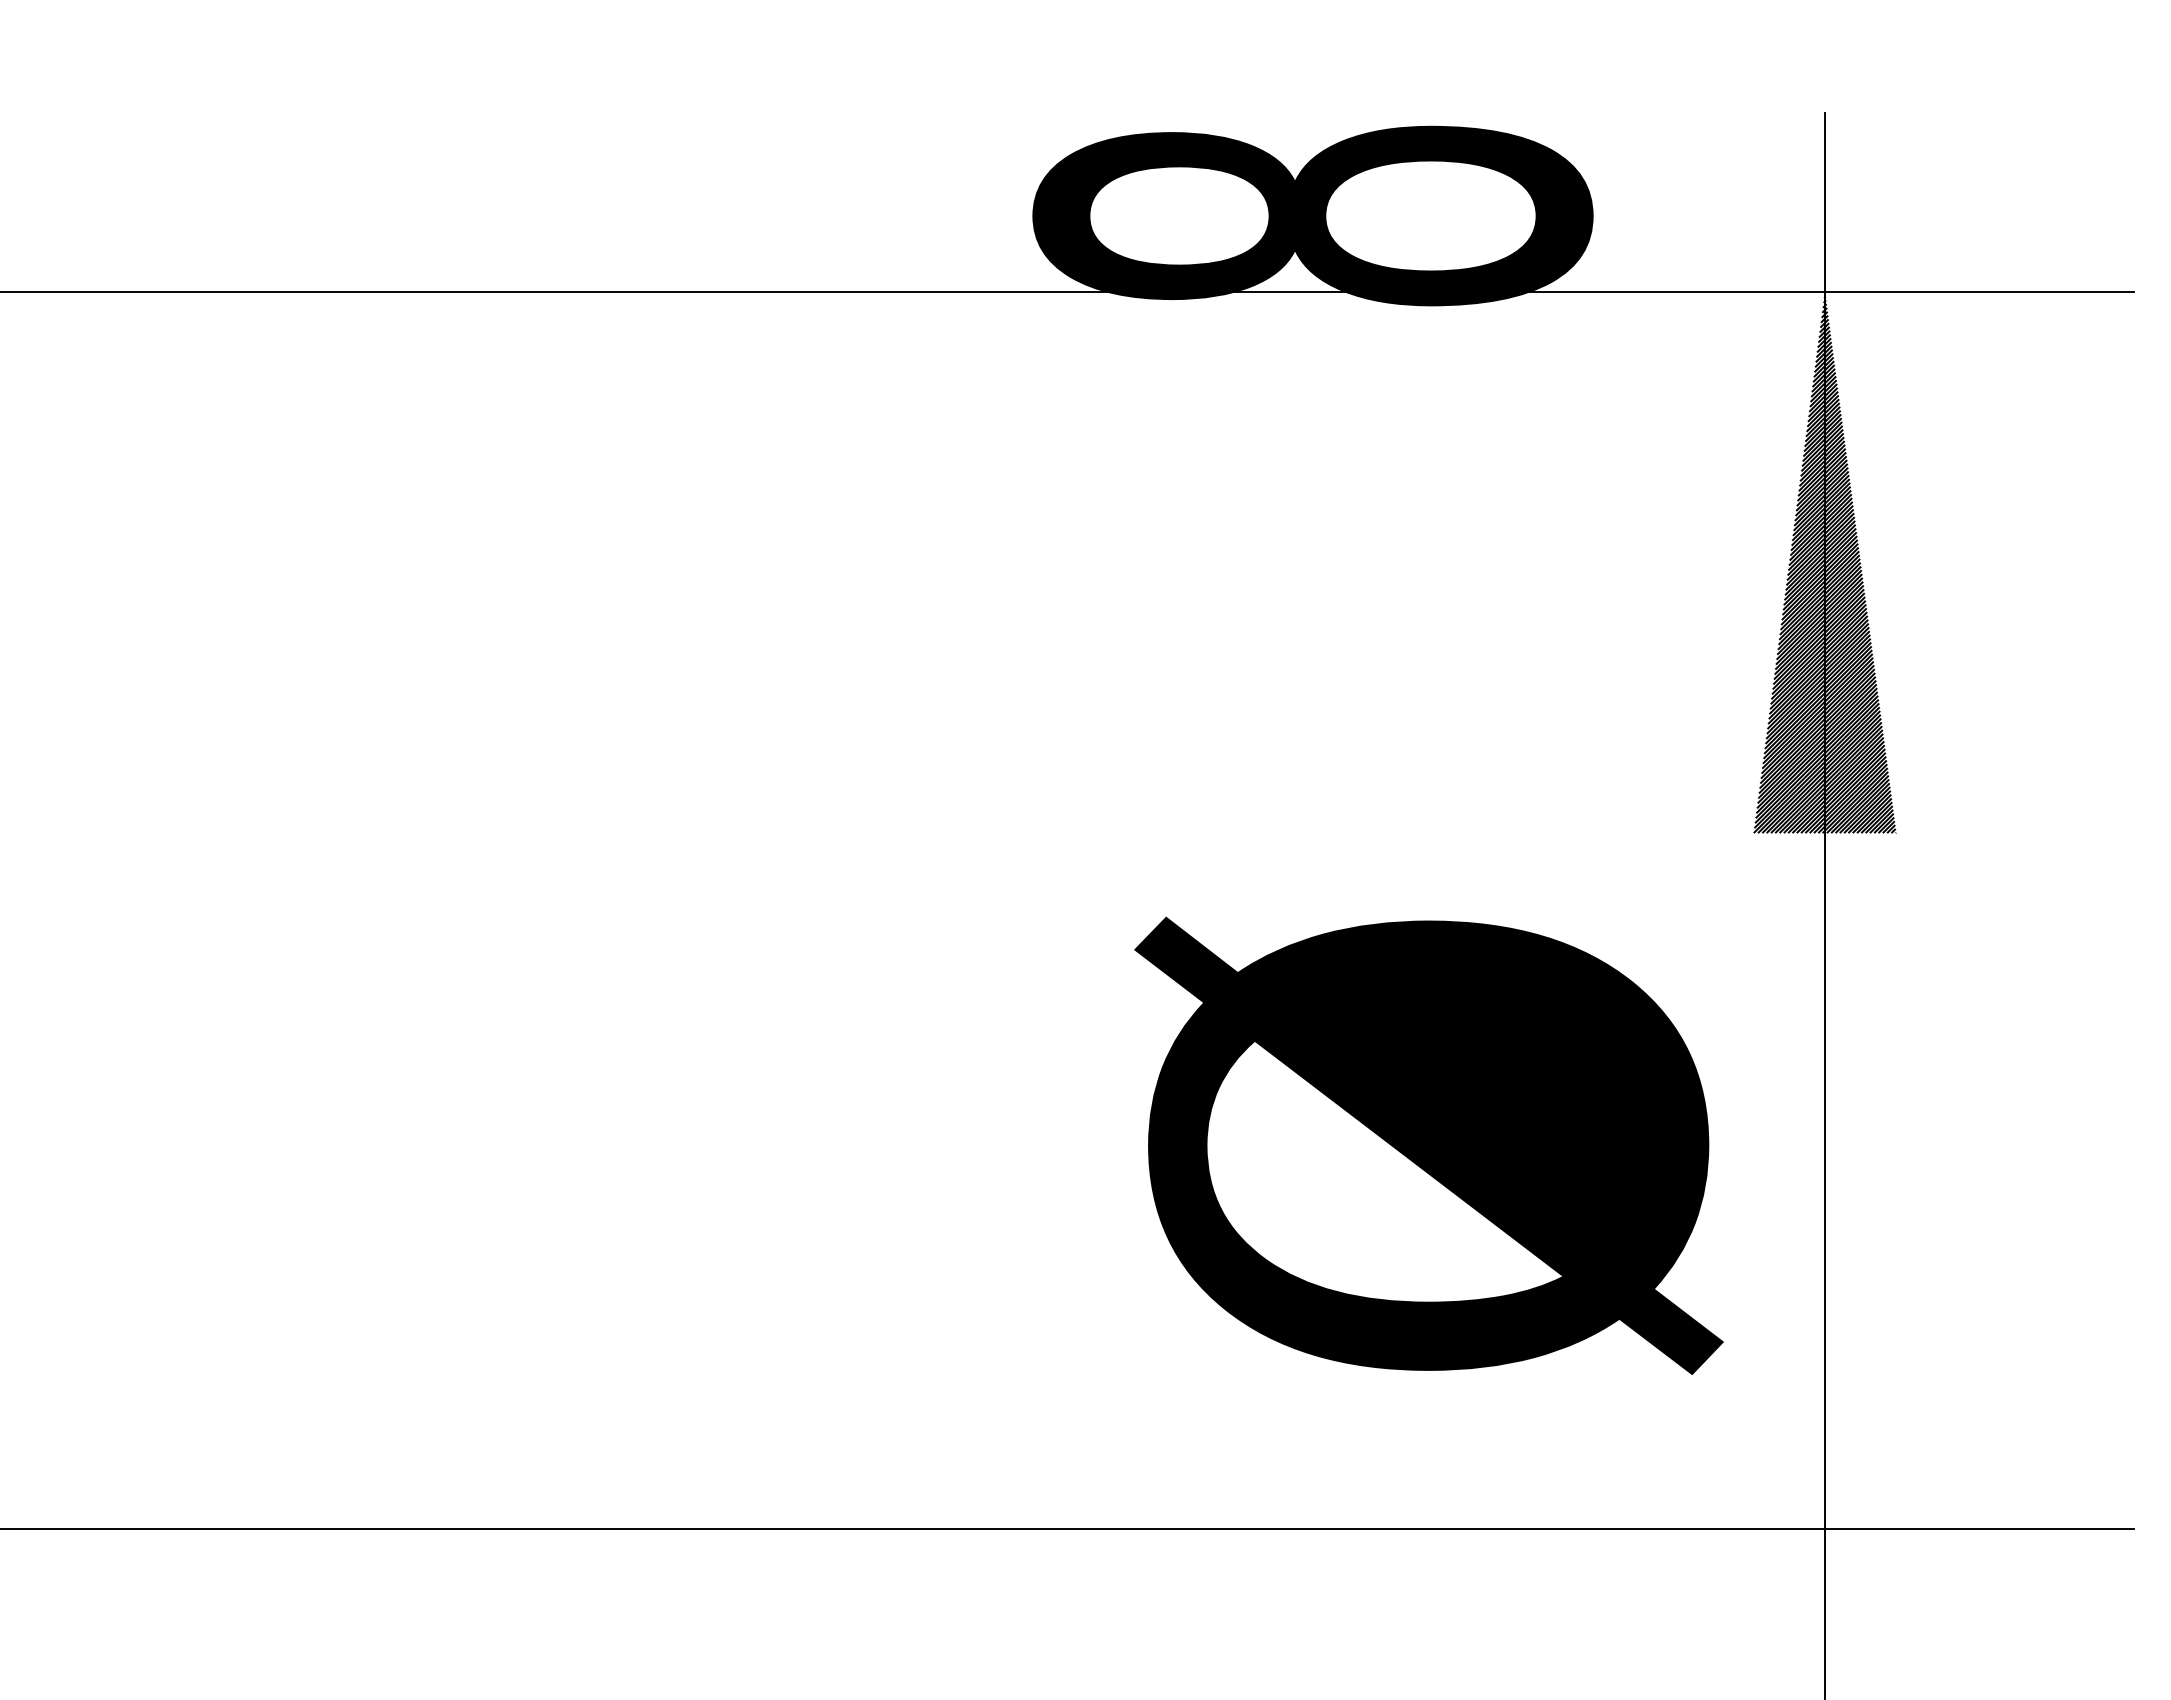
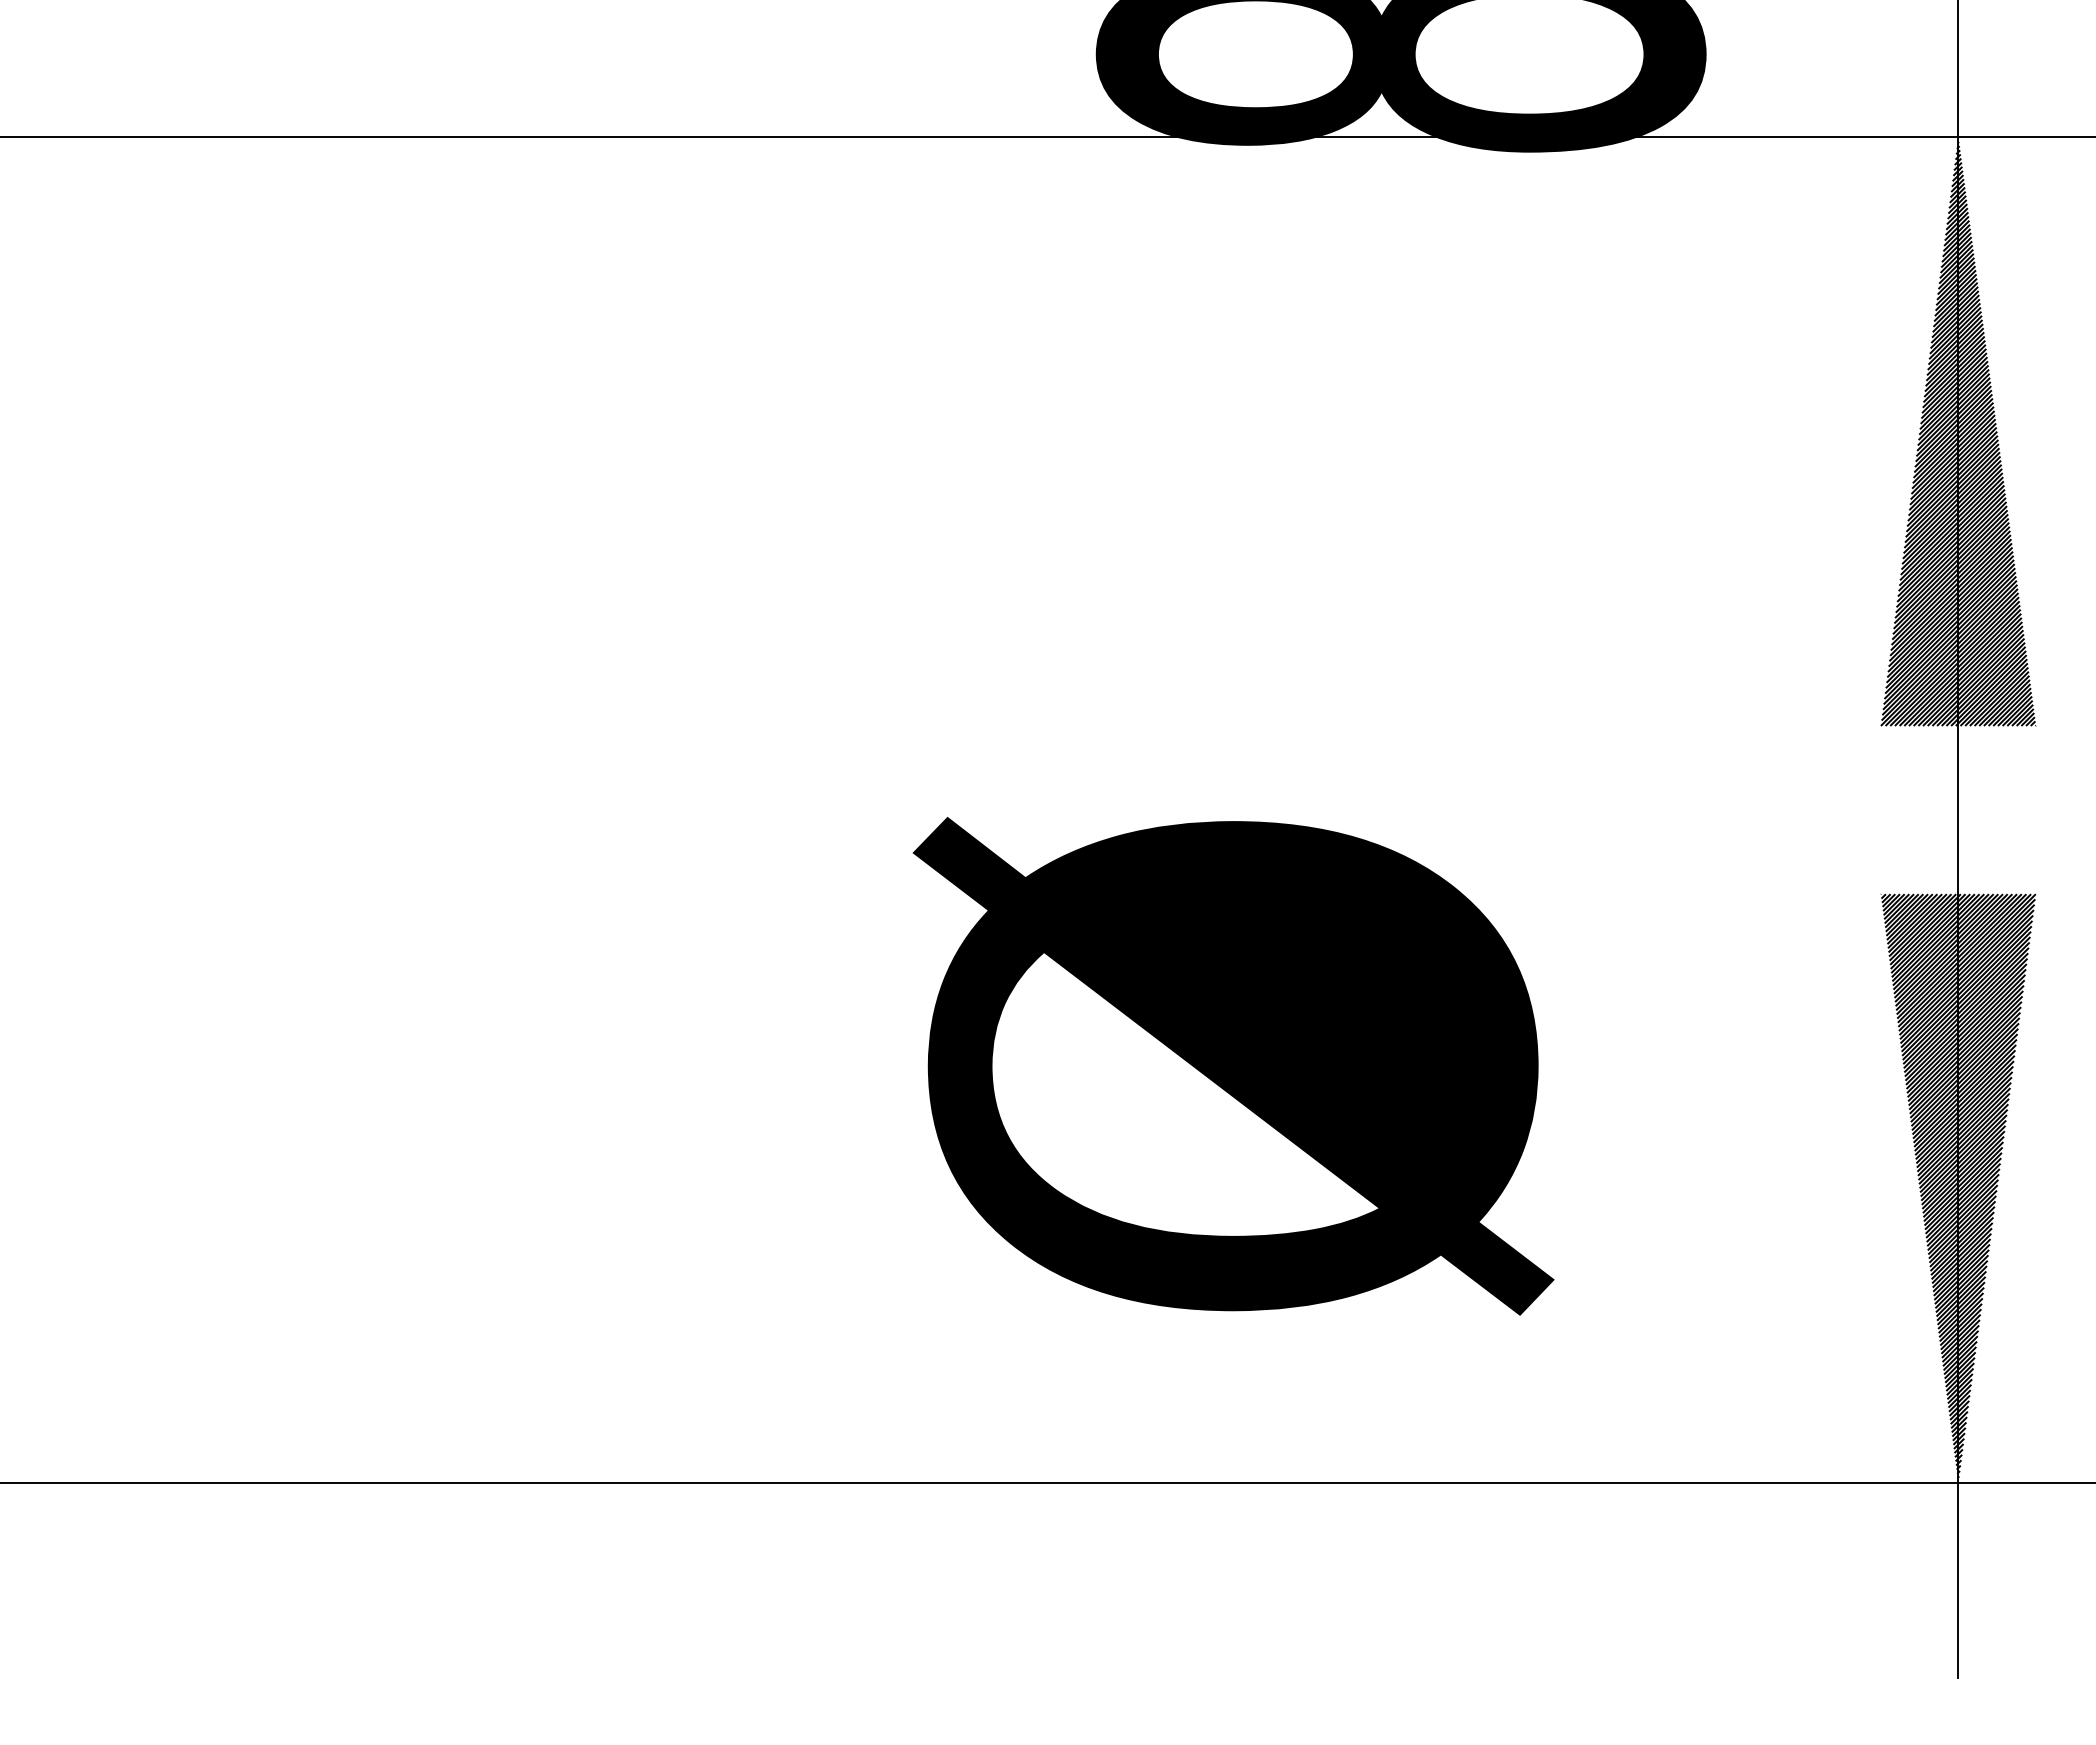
text: (1428, 1145) -> (1233, 1065), moved
hatch: (1824, 1257) -> (1957, 1187), added

